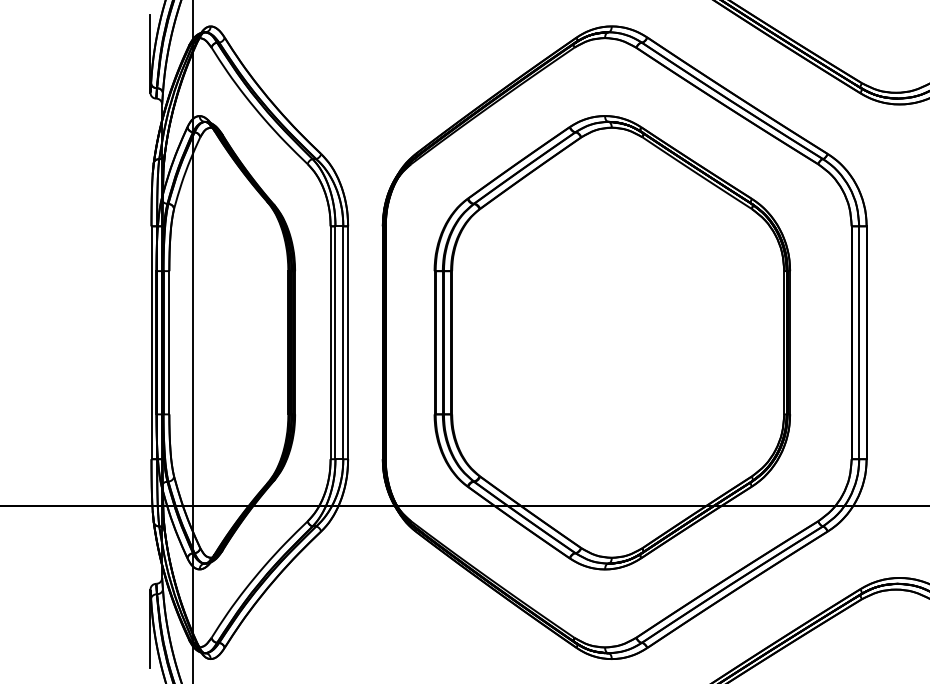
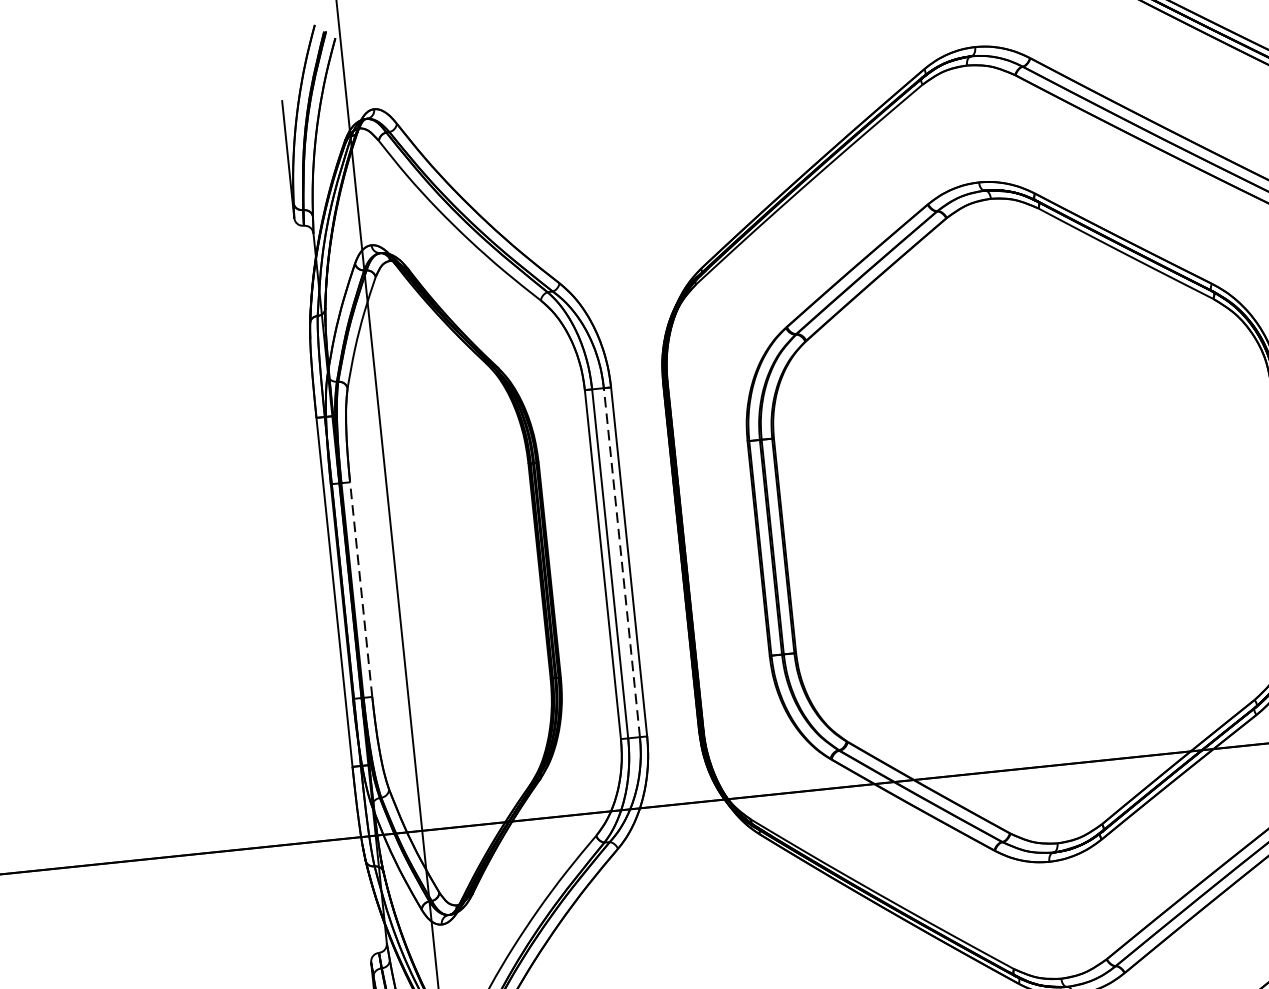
line: (169, 342) -> (361, 589), solid -> dashed
line: (343, 342) -> (622, 562), solid -> dashed

